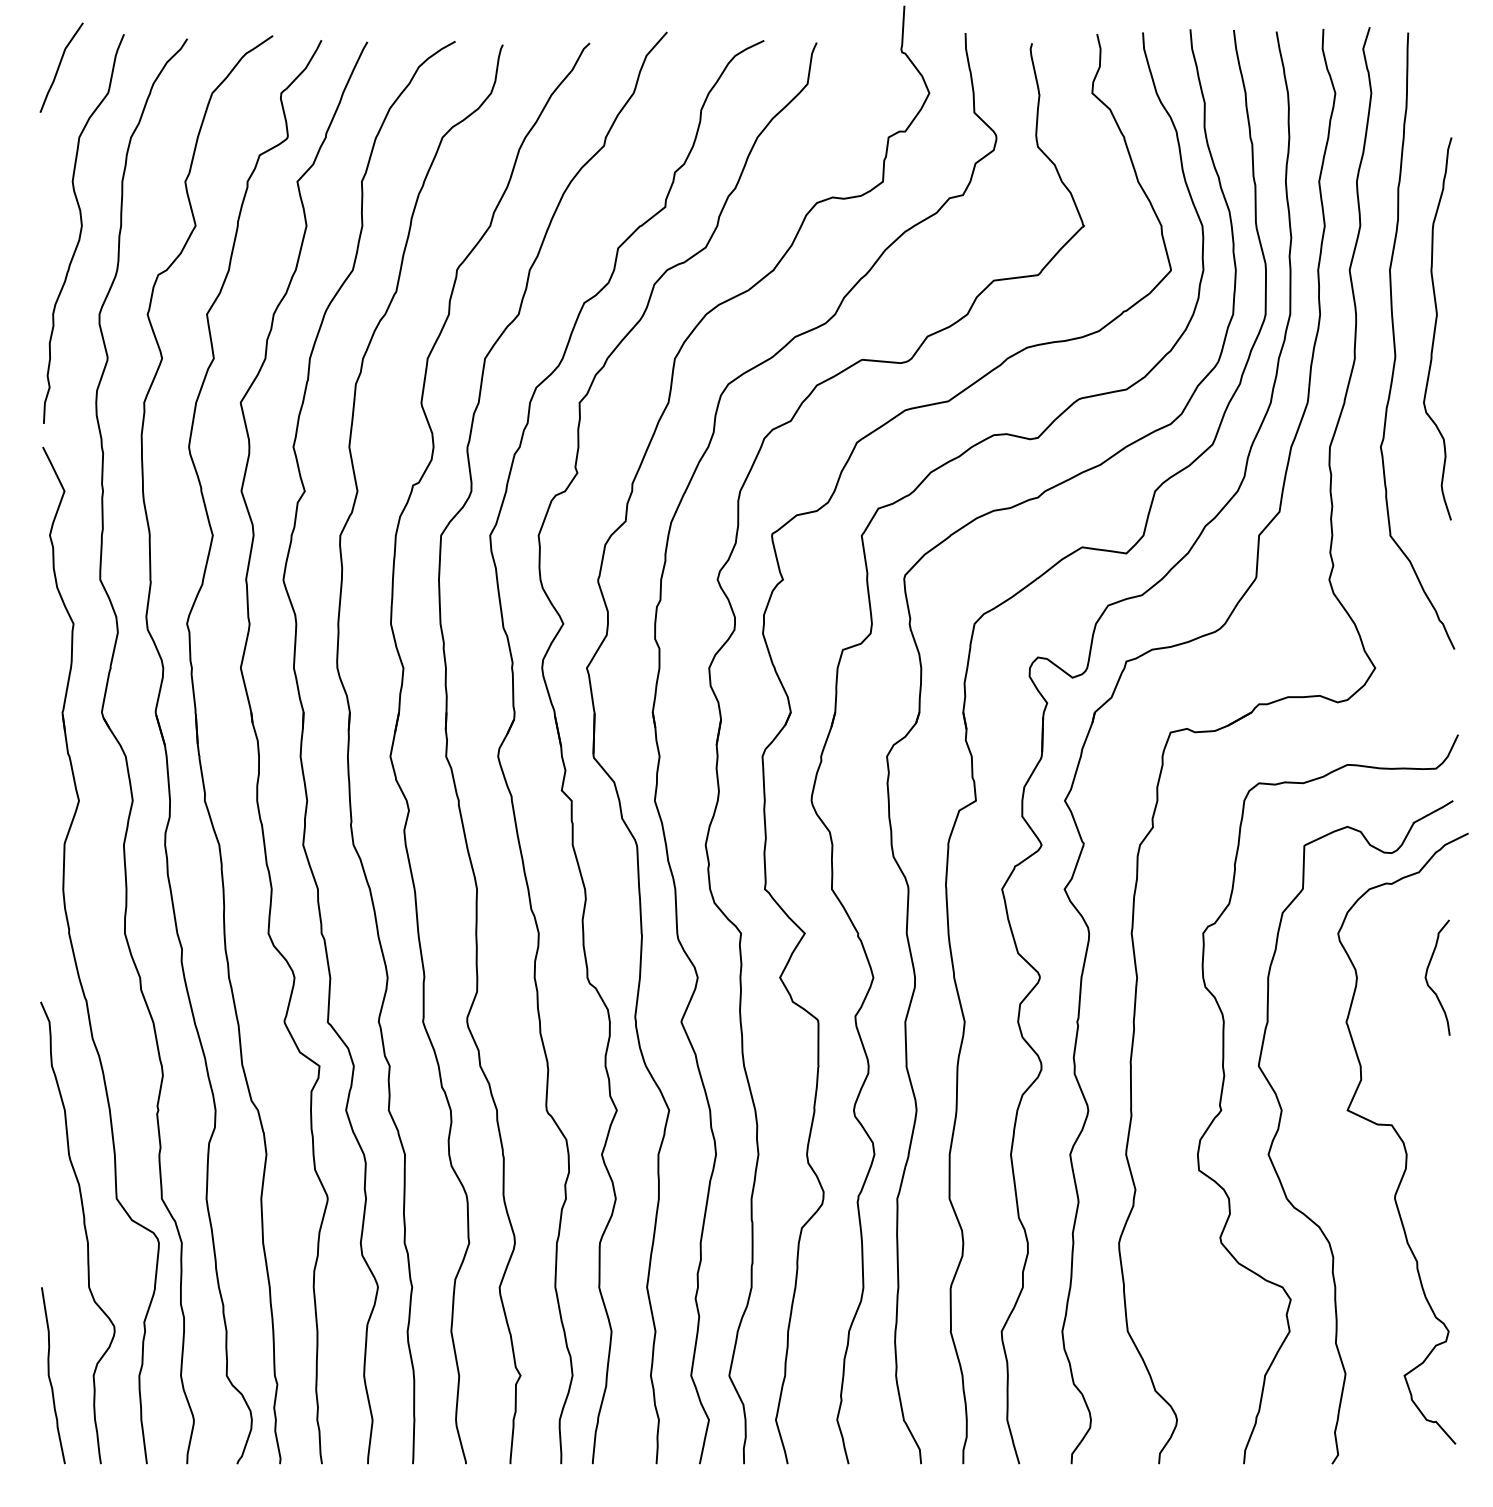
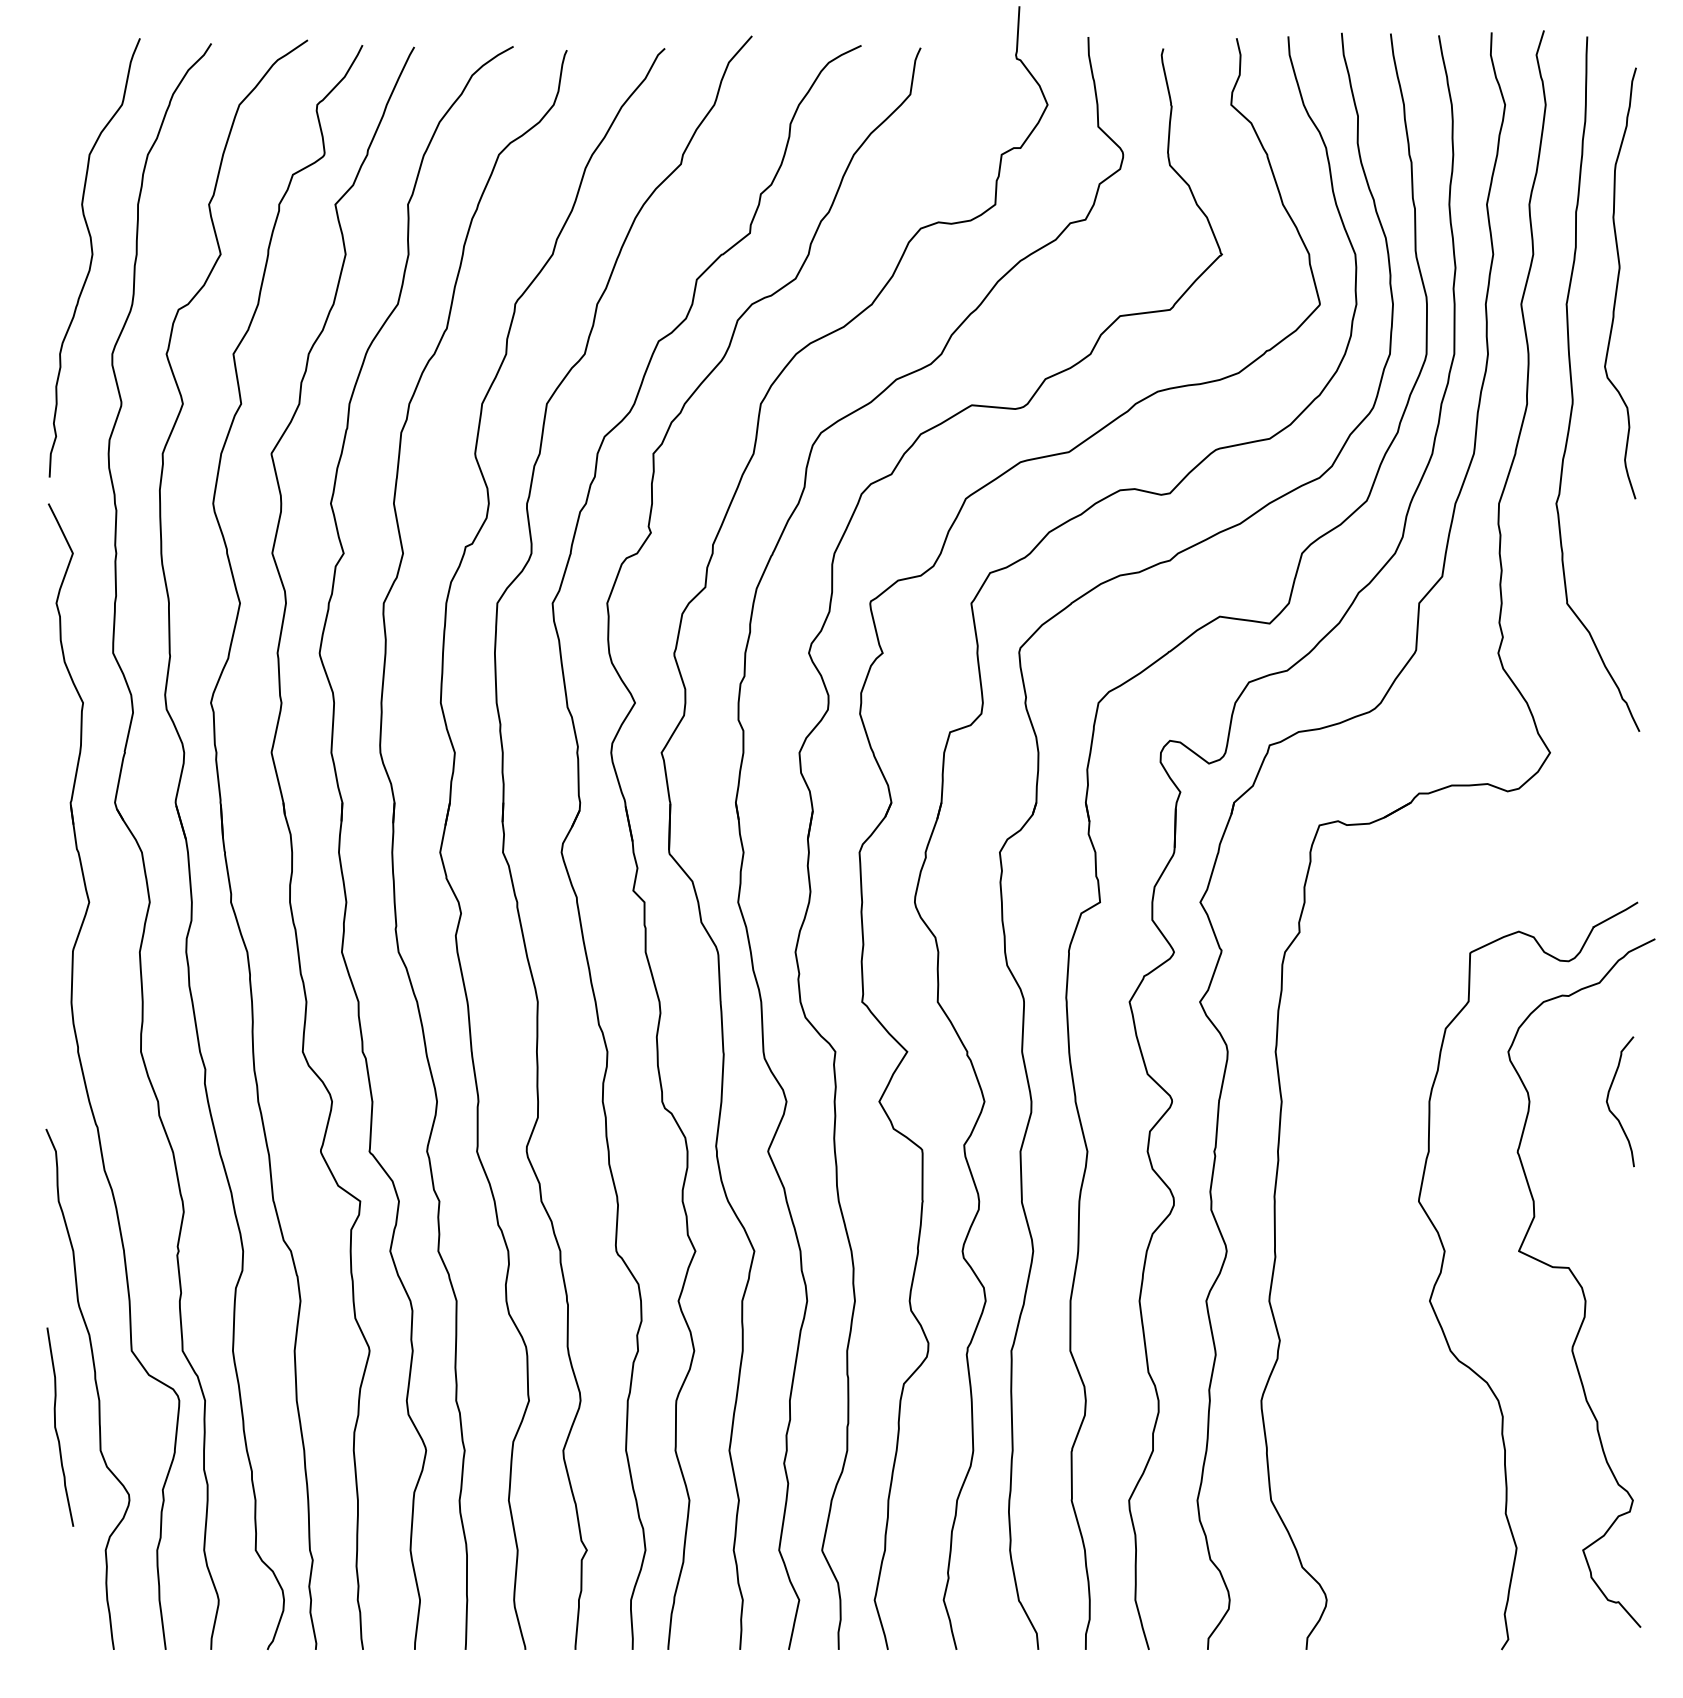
curve: (59, 67) -> (67, 75), removed
curve: (1435, 328) -> (1618, 283), moved
curve: (1224, 1080) -> (1380, 1217), removed
curve: (49, 1375) -> (56, 1427), moved

